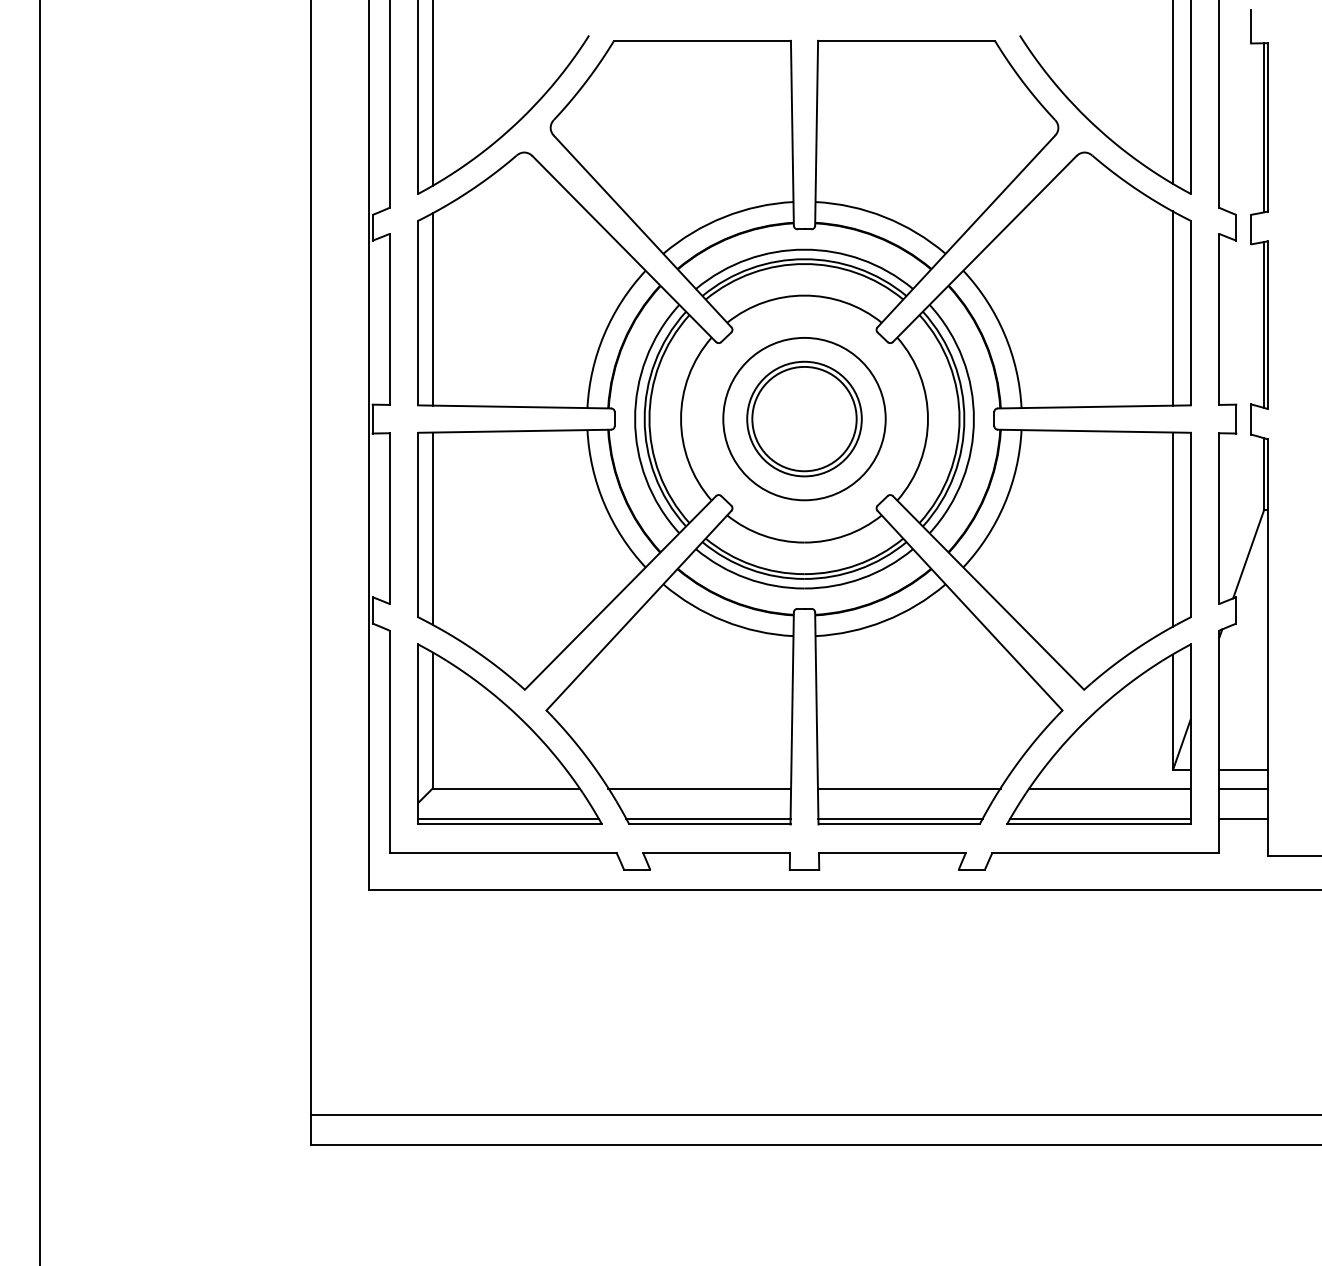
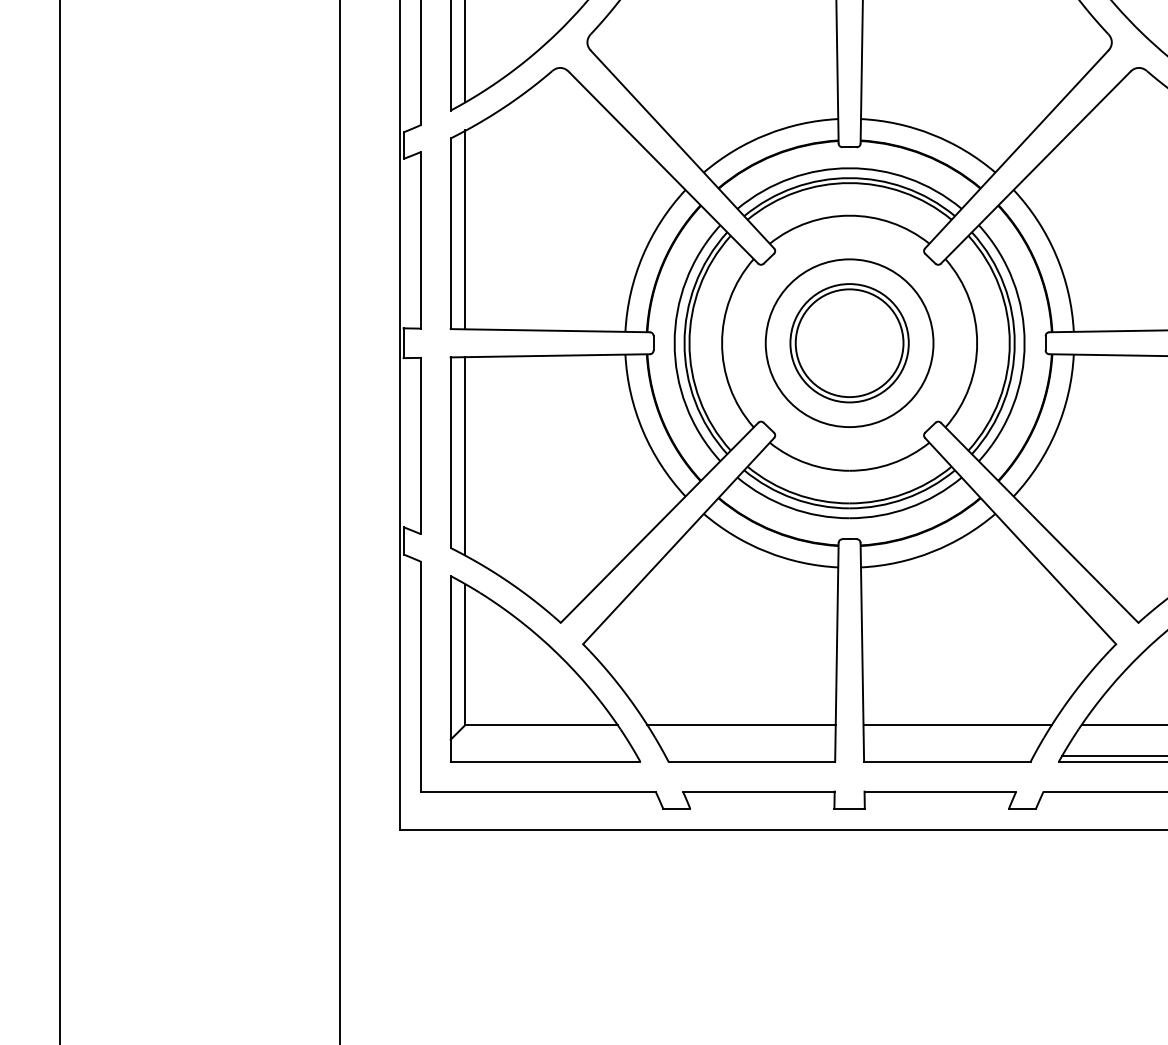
line: (508, 818) -> (543, 755), removed
line: (708, 818) -> (750, 755), removed
line: (900, 818) -> (948, 755), removed

